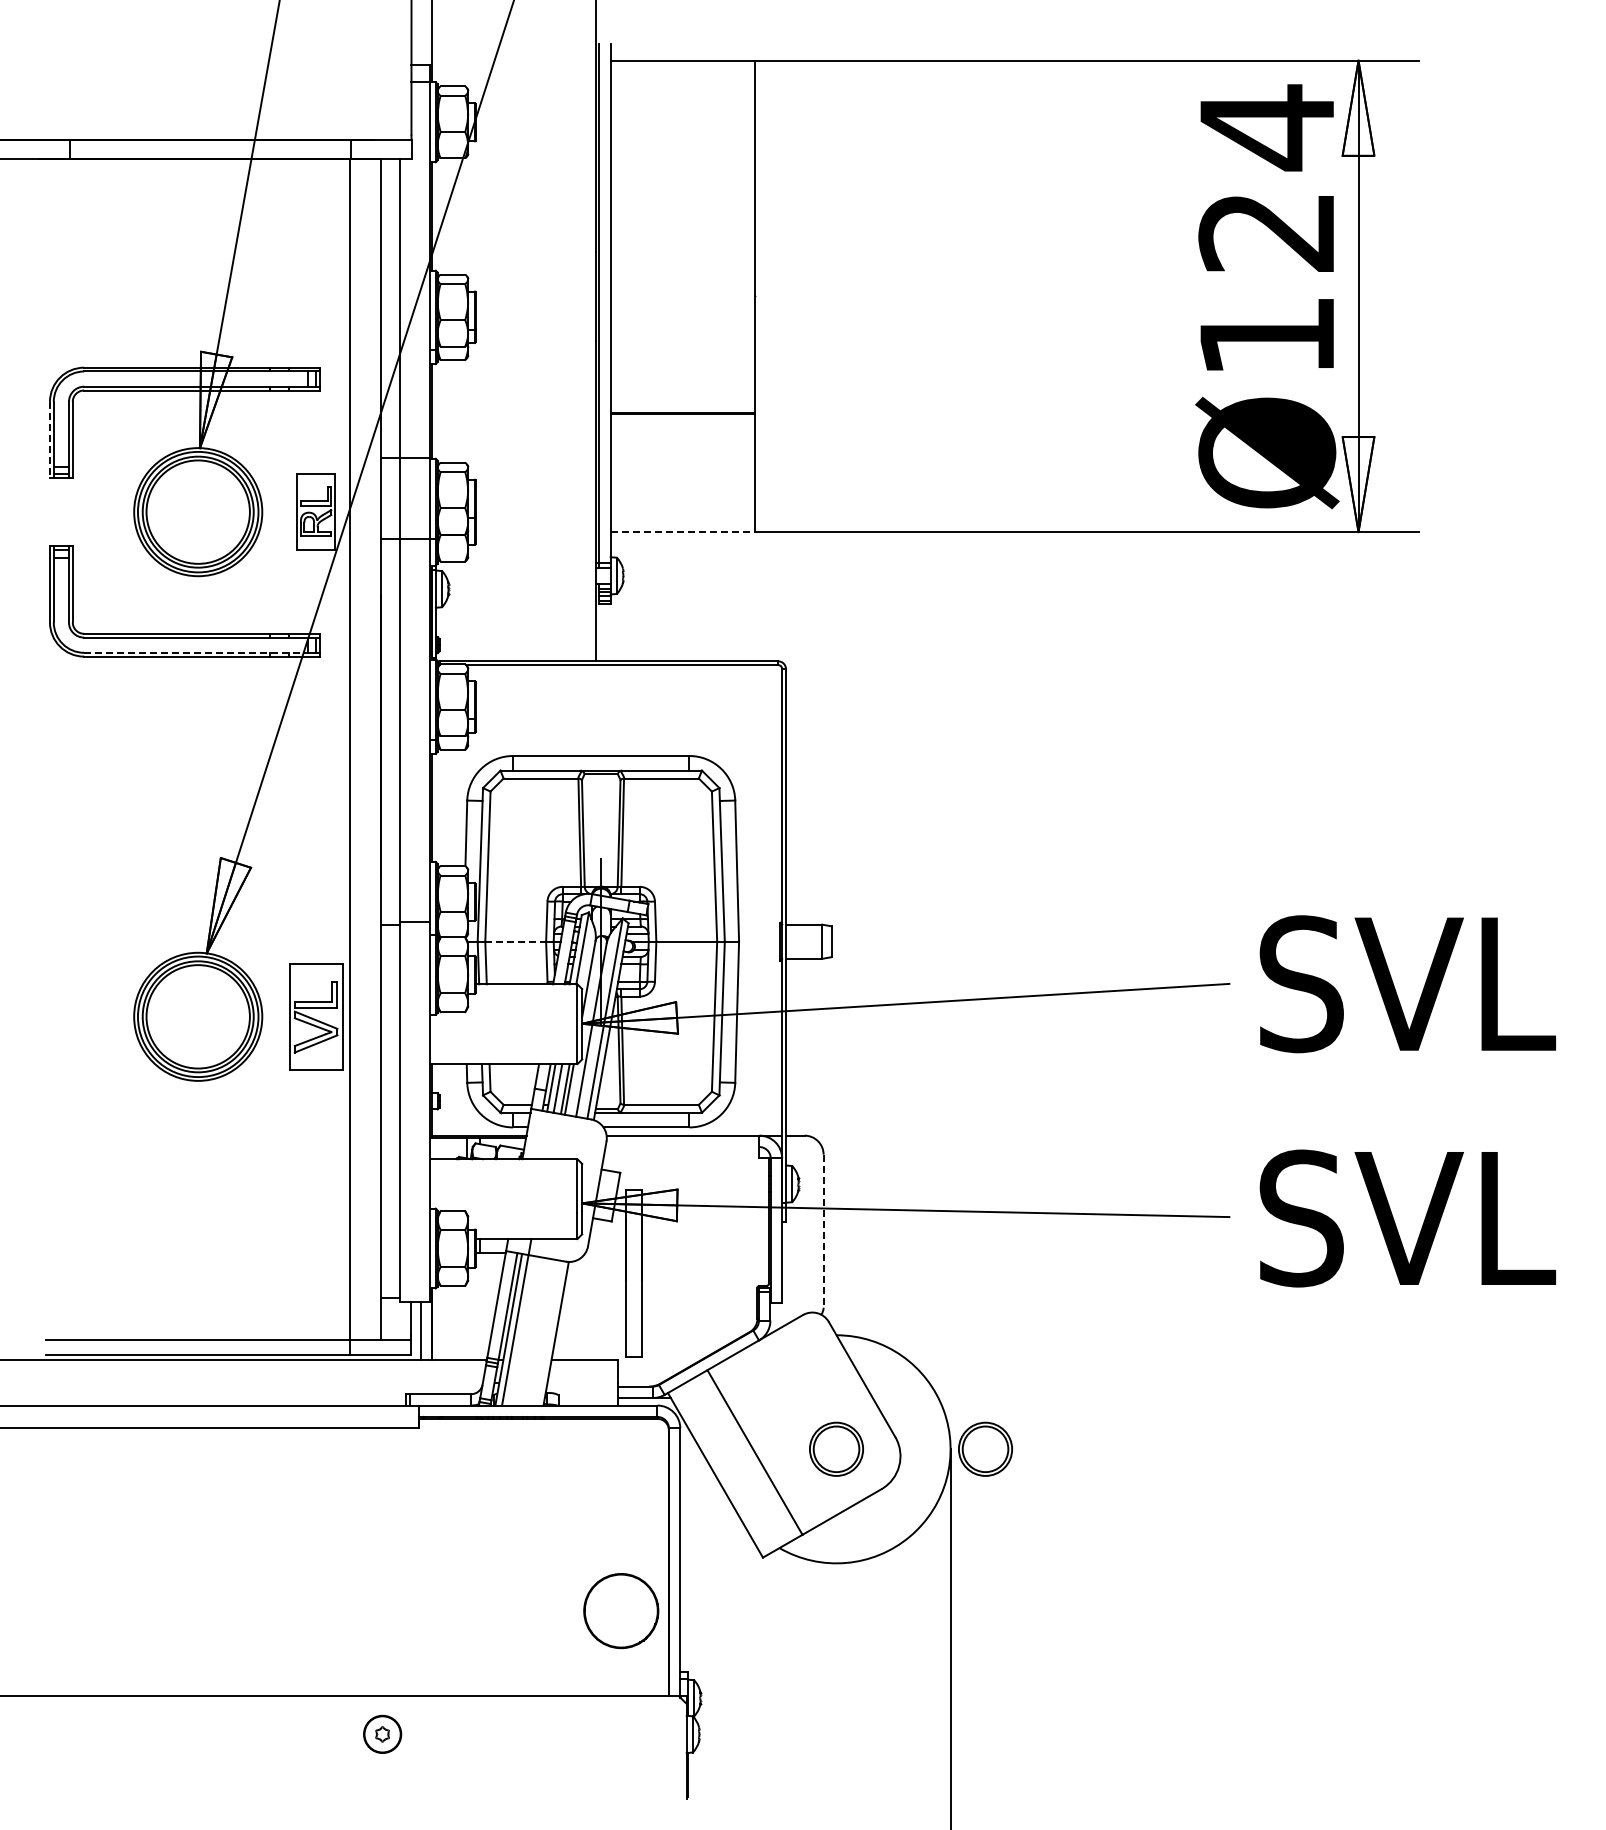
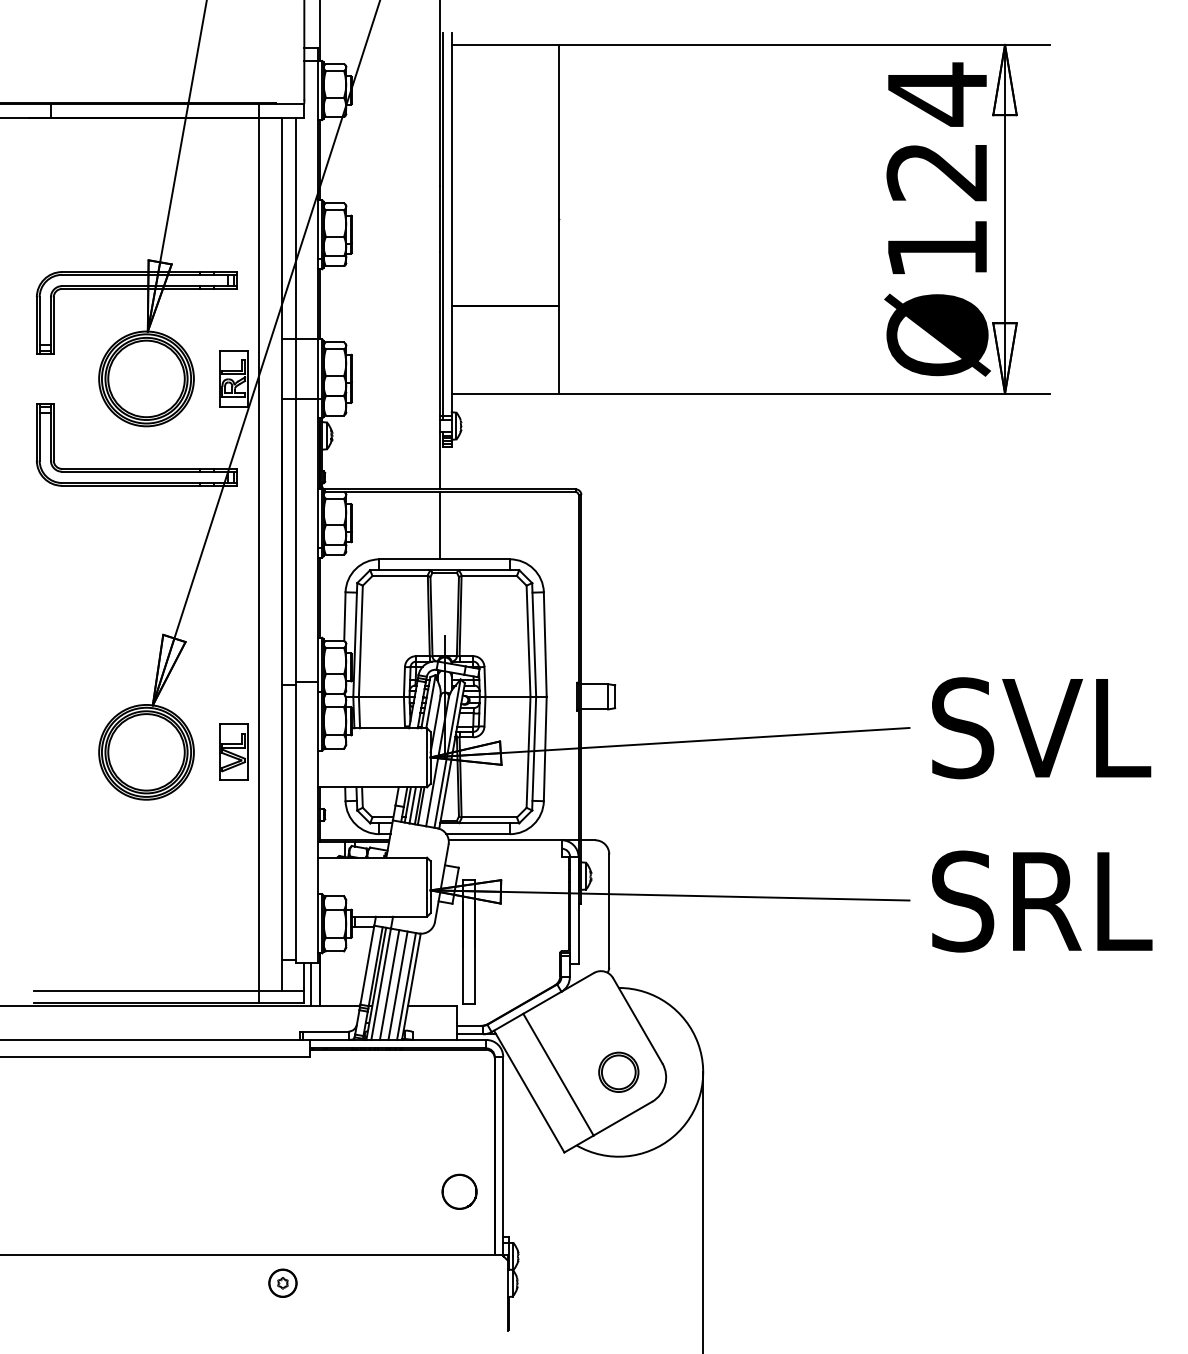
line: (49, 440) -> (36, 325), dashed -> solid
line: (683, 532) -> (505, 393), dashed -> solid
line: (196, 652) -> (145, 482), dashed -> solid
line: (595, 710) -> (440, 525), added
line: (516, 941) -> (382, 696), dashed -> solid
part: (315, 1016) -> (233, 752), size x0.71
text: (1455, 1218) -> (1076, 901), SVL -> SRL
line: (823, 1231) -> (609, 911), dashed -> solid
line: (526, 1331) -> (389, 985), added
line: (538, 1332) -> (398, 985), added
line: (549, 1333) -> (406, 986), added
part: (985, 1448) -> (729, 1071), removed
circle: (621, 1610) -> (459, 1191), size x0.62

